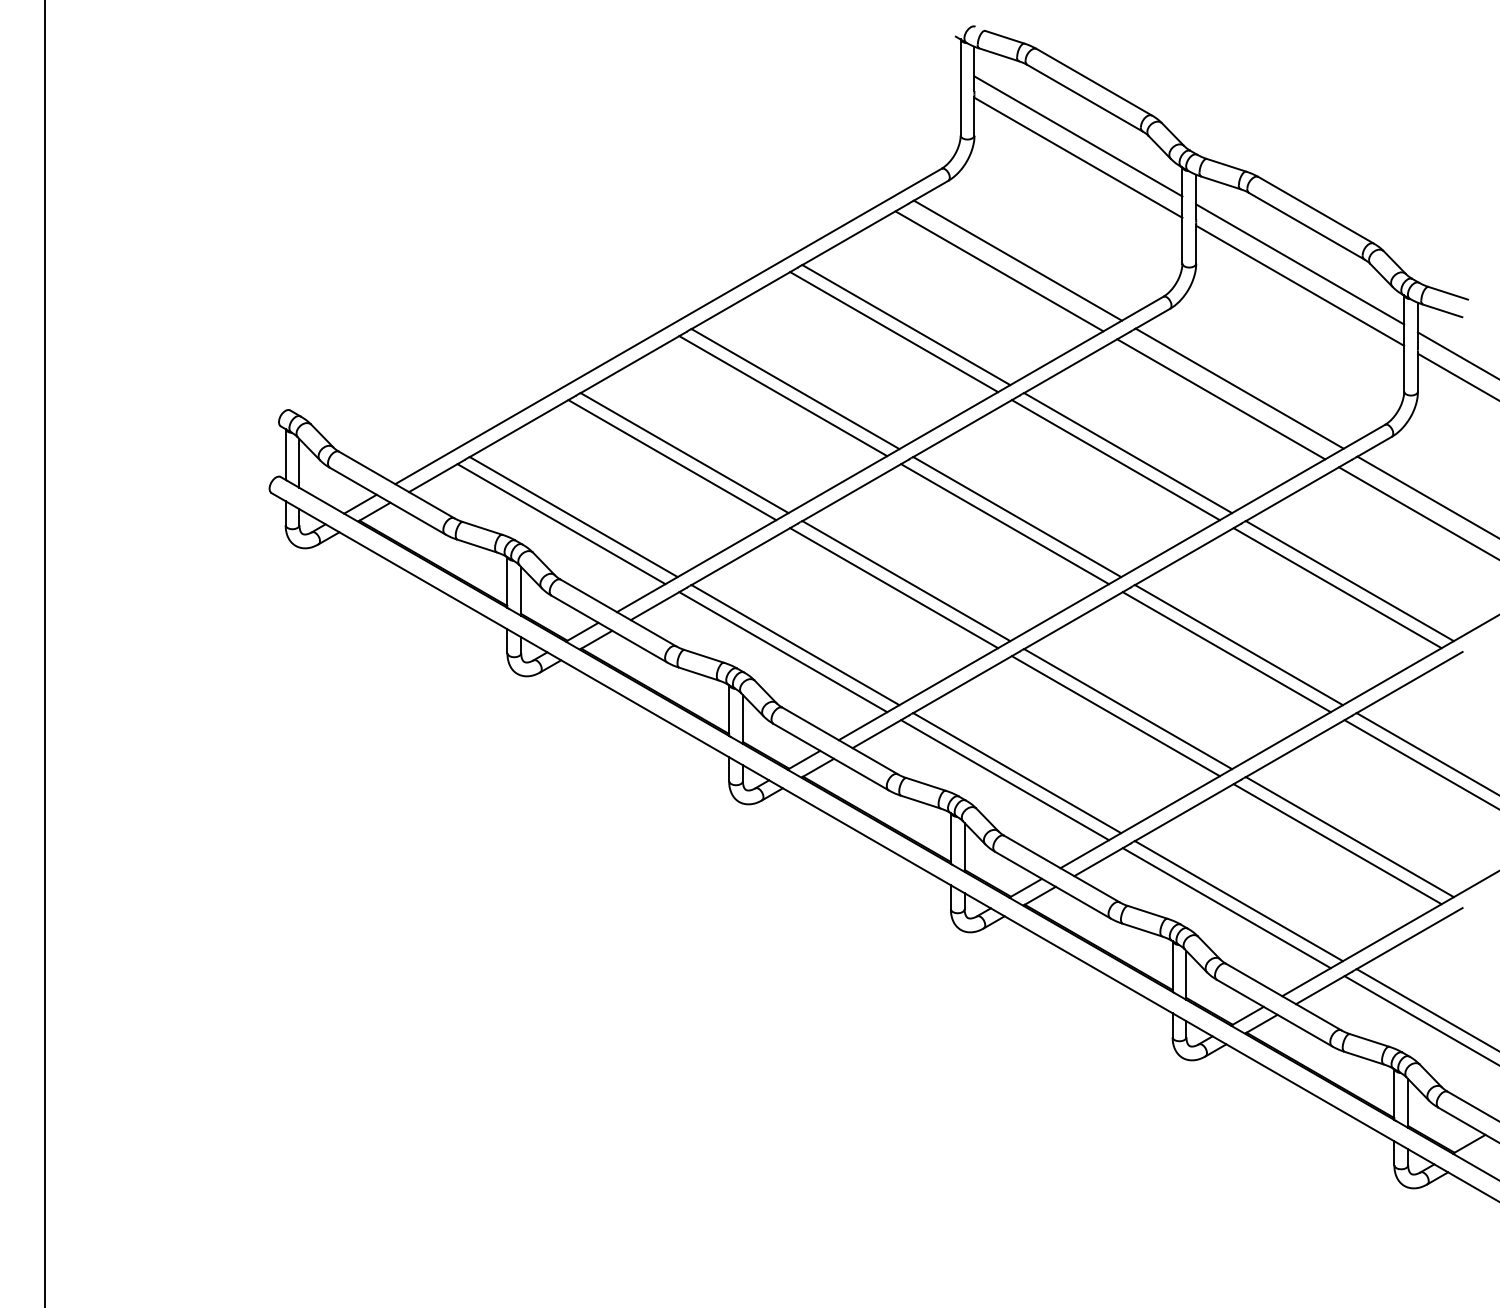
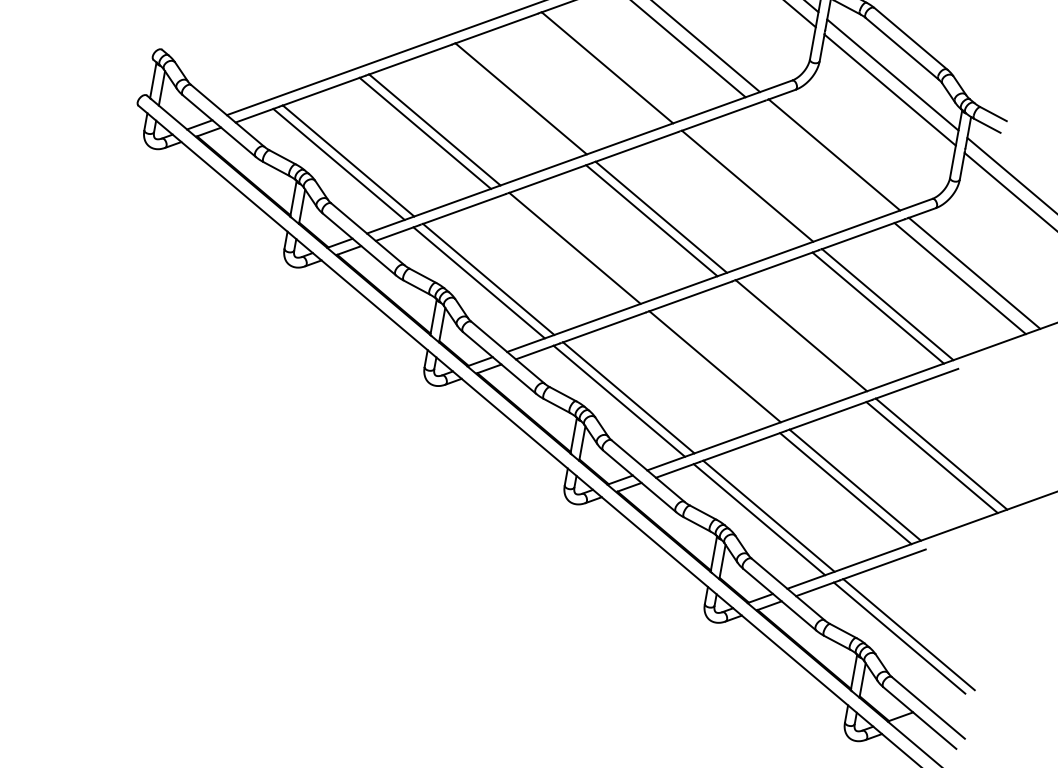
line: (894, 332) -> (598, 71), removed
line: (783, 396) -> (511, 102), removed
line: (1221, 399) -> (820, 160), removed
line: (1115, 460) -> (737, 189), removed
line: (894, 588) -> (565, 252), removed
line: (1226, 652) -> (791, 339), removed
line: (1115, 716) -> (705, 370), removed

